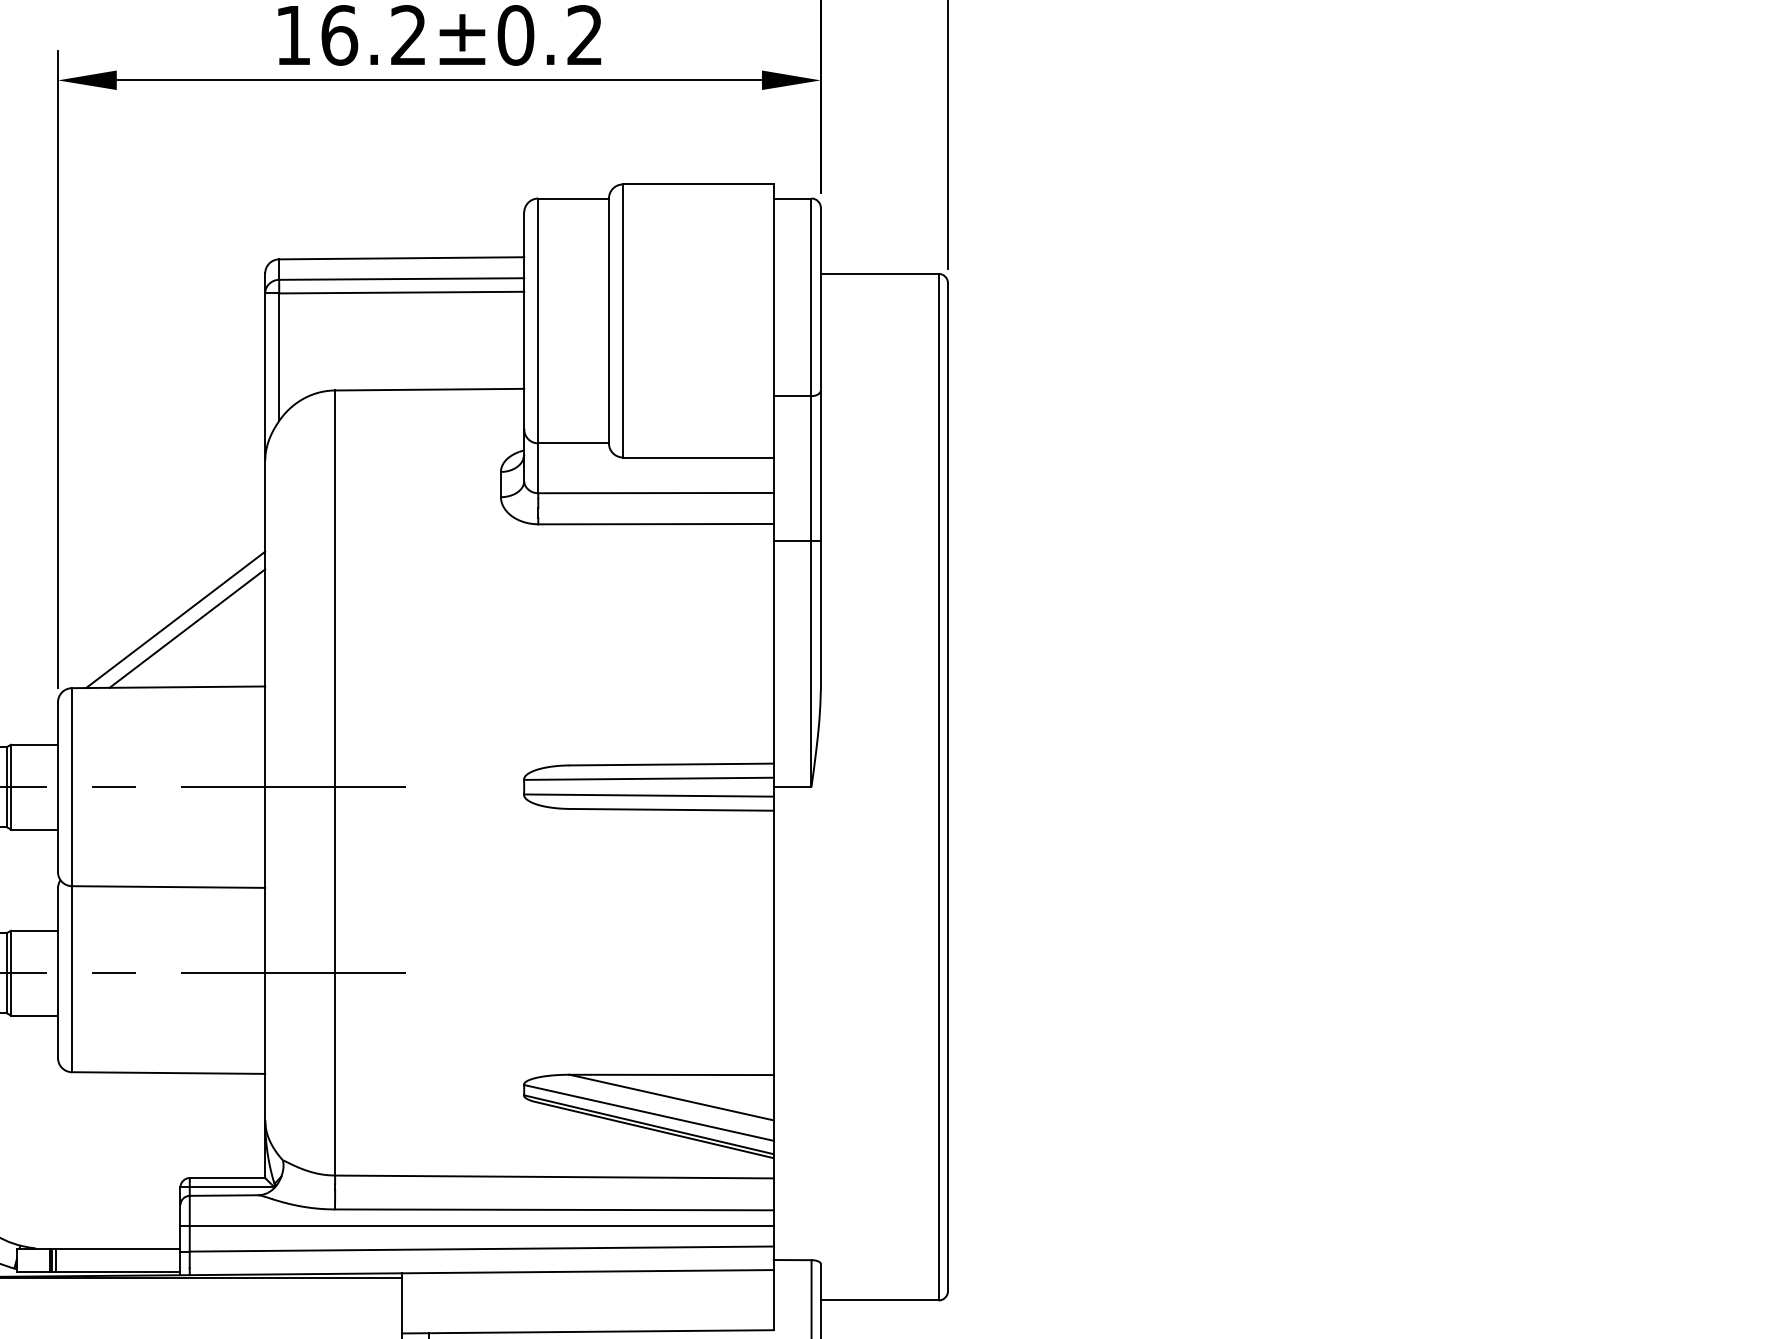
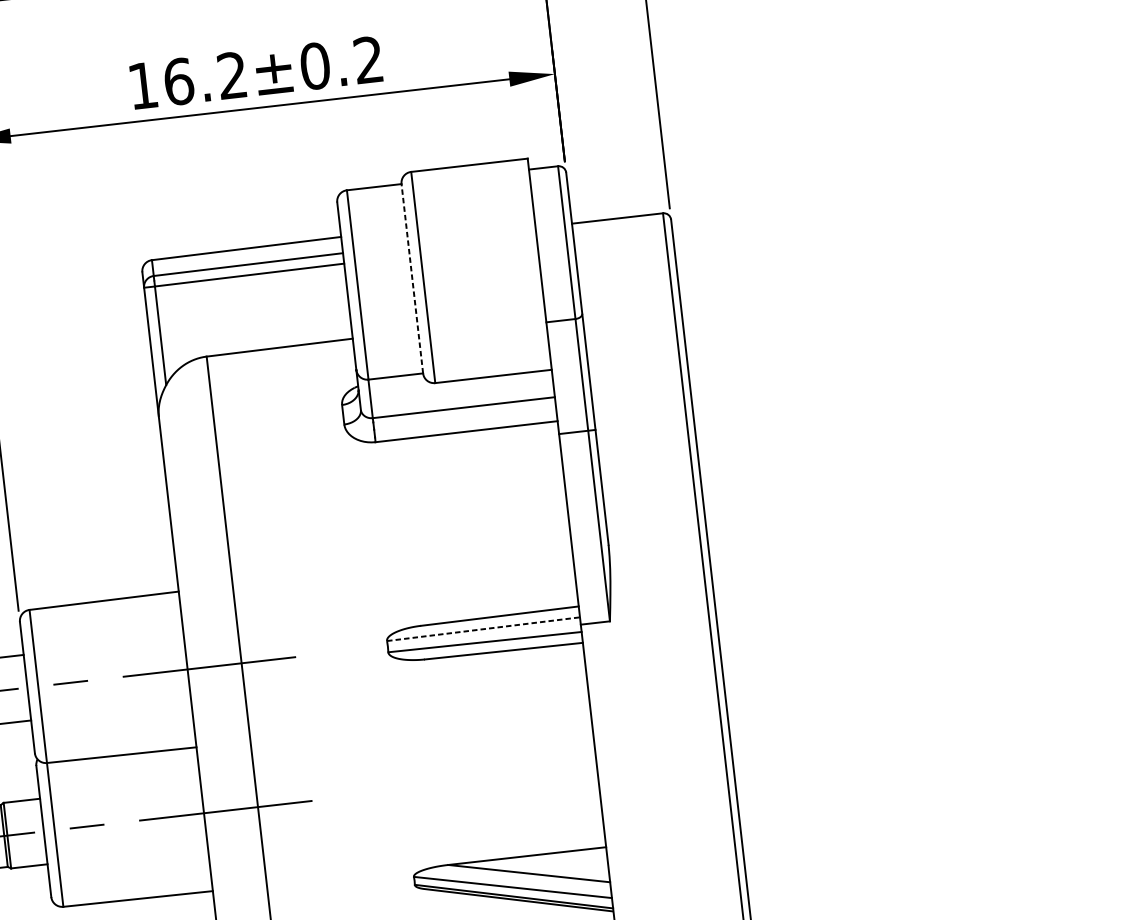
line: (608, 320) -> (411, 278), solid -> dashed
line: (175, 619) -> (103, 547), removed
line: (187, 628) -> (113, 553), removed
line: (648, 778) -> (483, 628), solid -> dashed

